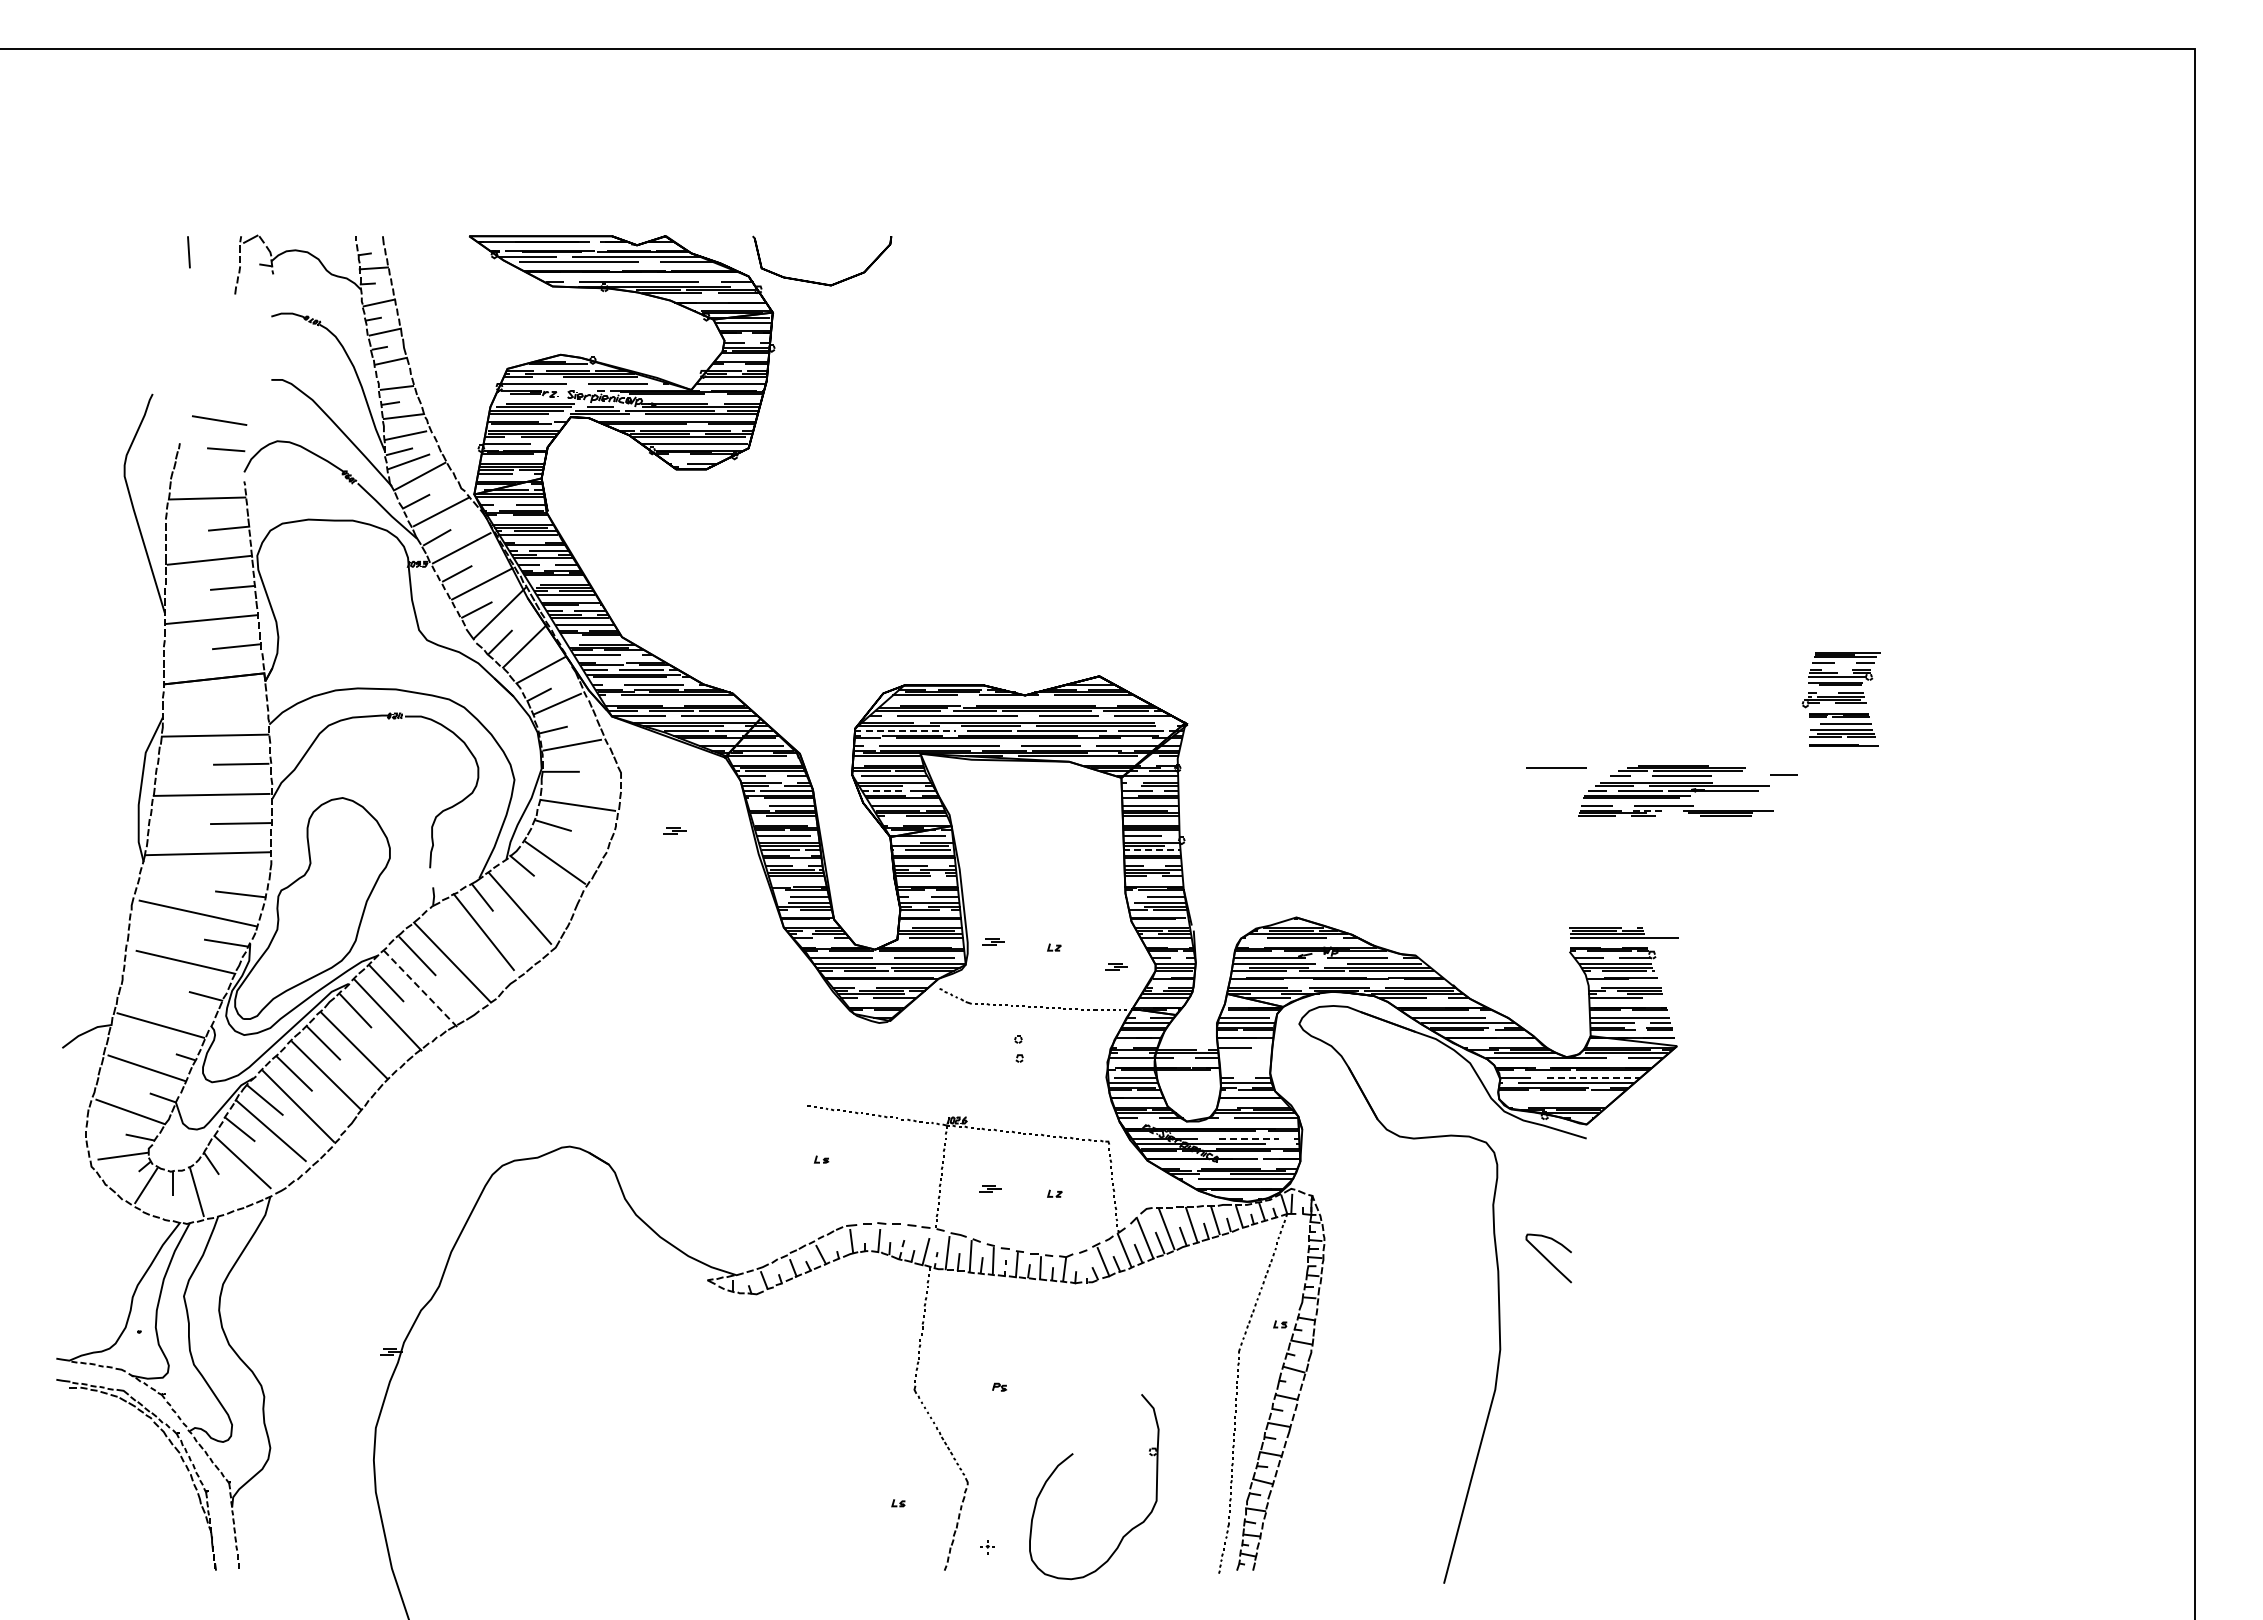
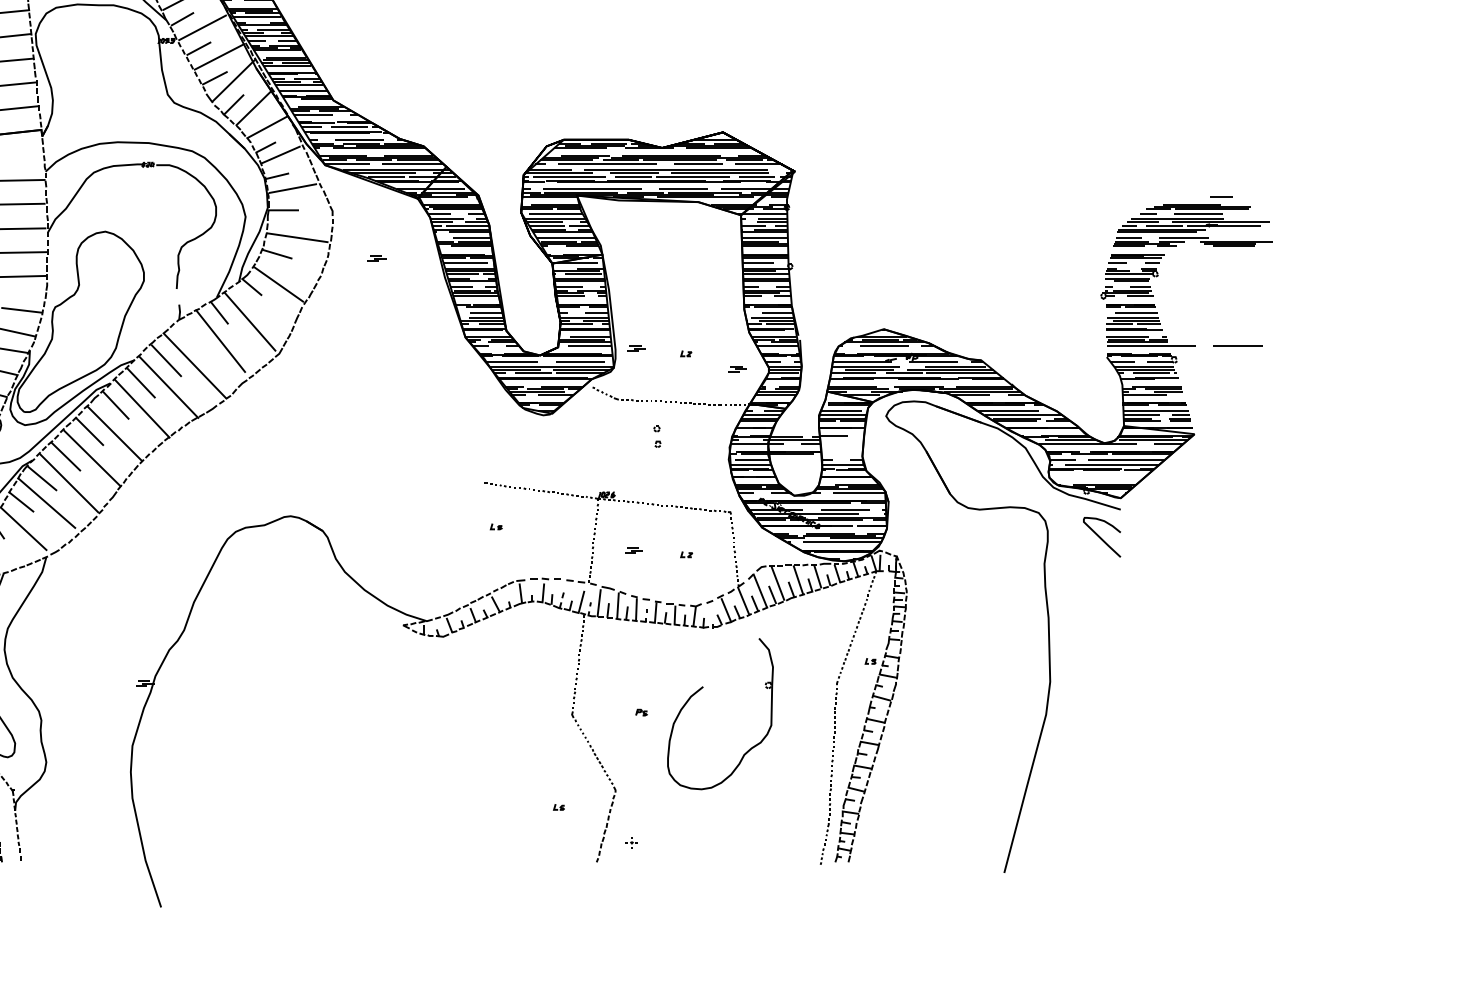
part: (1840, 699) -> (1132, 292), moved
line: (910, 730) -> (568, 176), dashed -> solid
line: (1556, 767) -> (1238, 345), moved
line: (1783, 774) -> (1221, 197), moved
line: (883, 790) -> (546, 225), dashed -> solid
line: (1649, 811) -> (1172, 242), dashed -> solid
line: (1152, 850) -> (766, 274), dashed -> solid
line: (420, 988) -> (168, 387), dashed -> solid
line: (1593, 1078) -> (1126, 460), dashed -> solid
line: (1249, 1138) -> (845, 509), dashed -> solid
curve: (1547, 1258) -> (1101, 537), moved
part: (1070, 1457) -> (701, 689), moved

